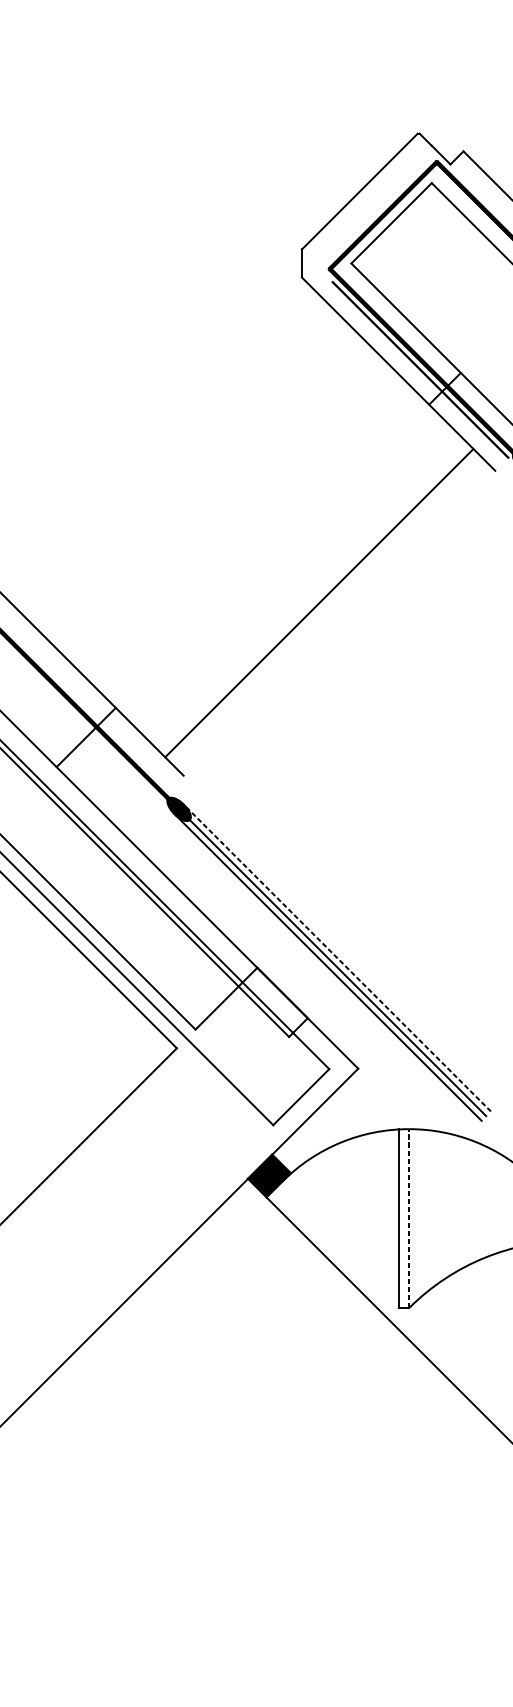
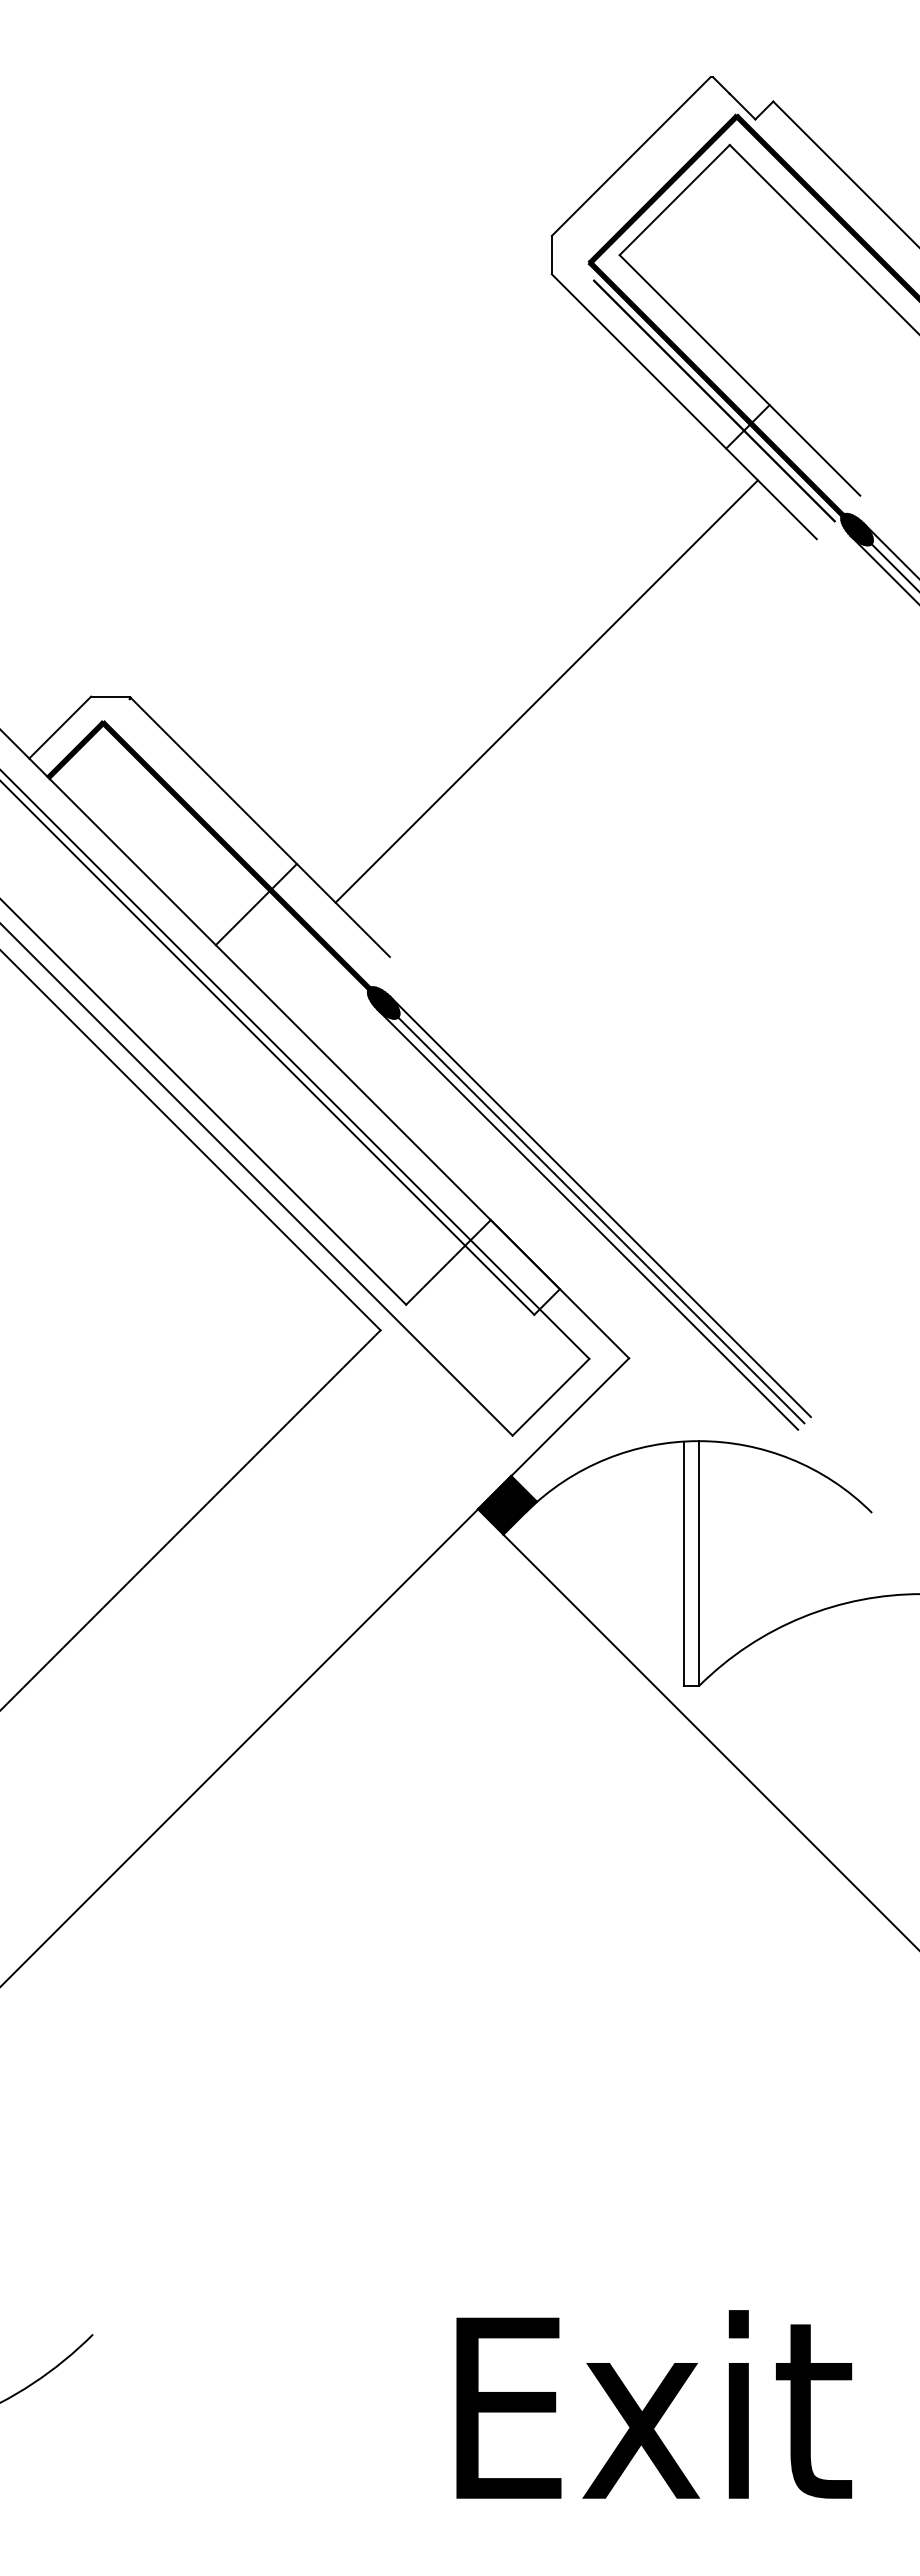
line: (319, 603) -> (546, 691), moved
line: (337, 957) -> (600, 1206), dashed -> solid
line: (408, 1218) -> (698, 1563), dashed -> solid

